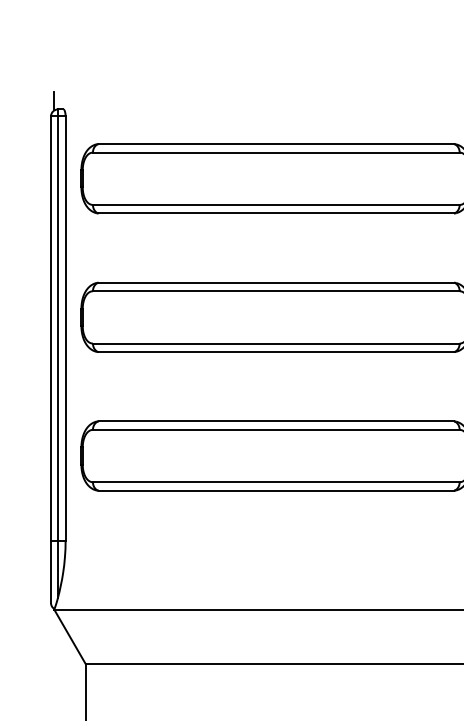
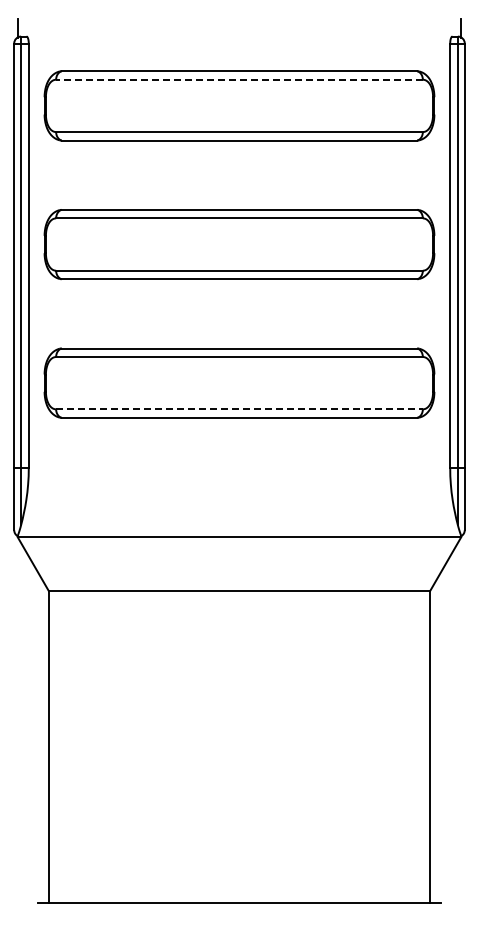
line: (276, 152) -> (239, 79), solid -> dashed
line: (277, 482) -> (240, 409), solid -> dashed

